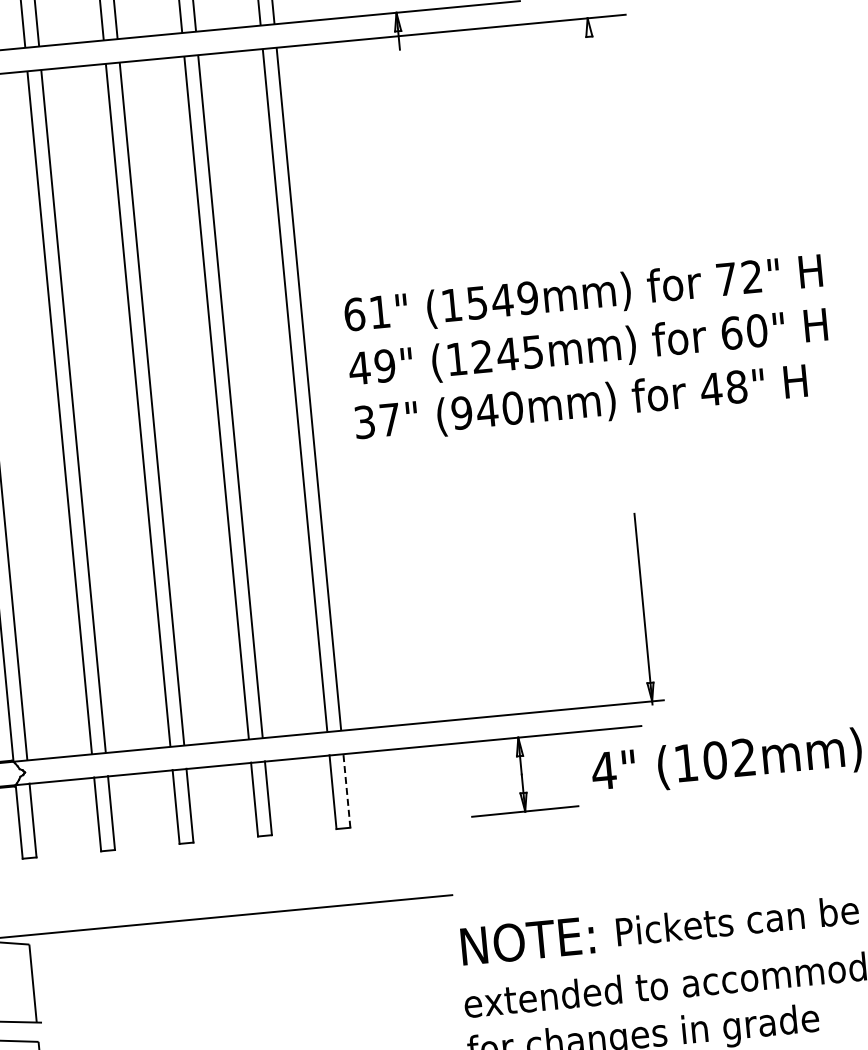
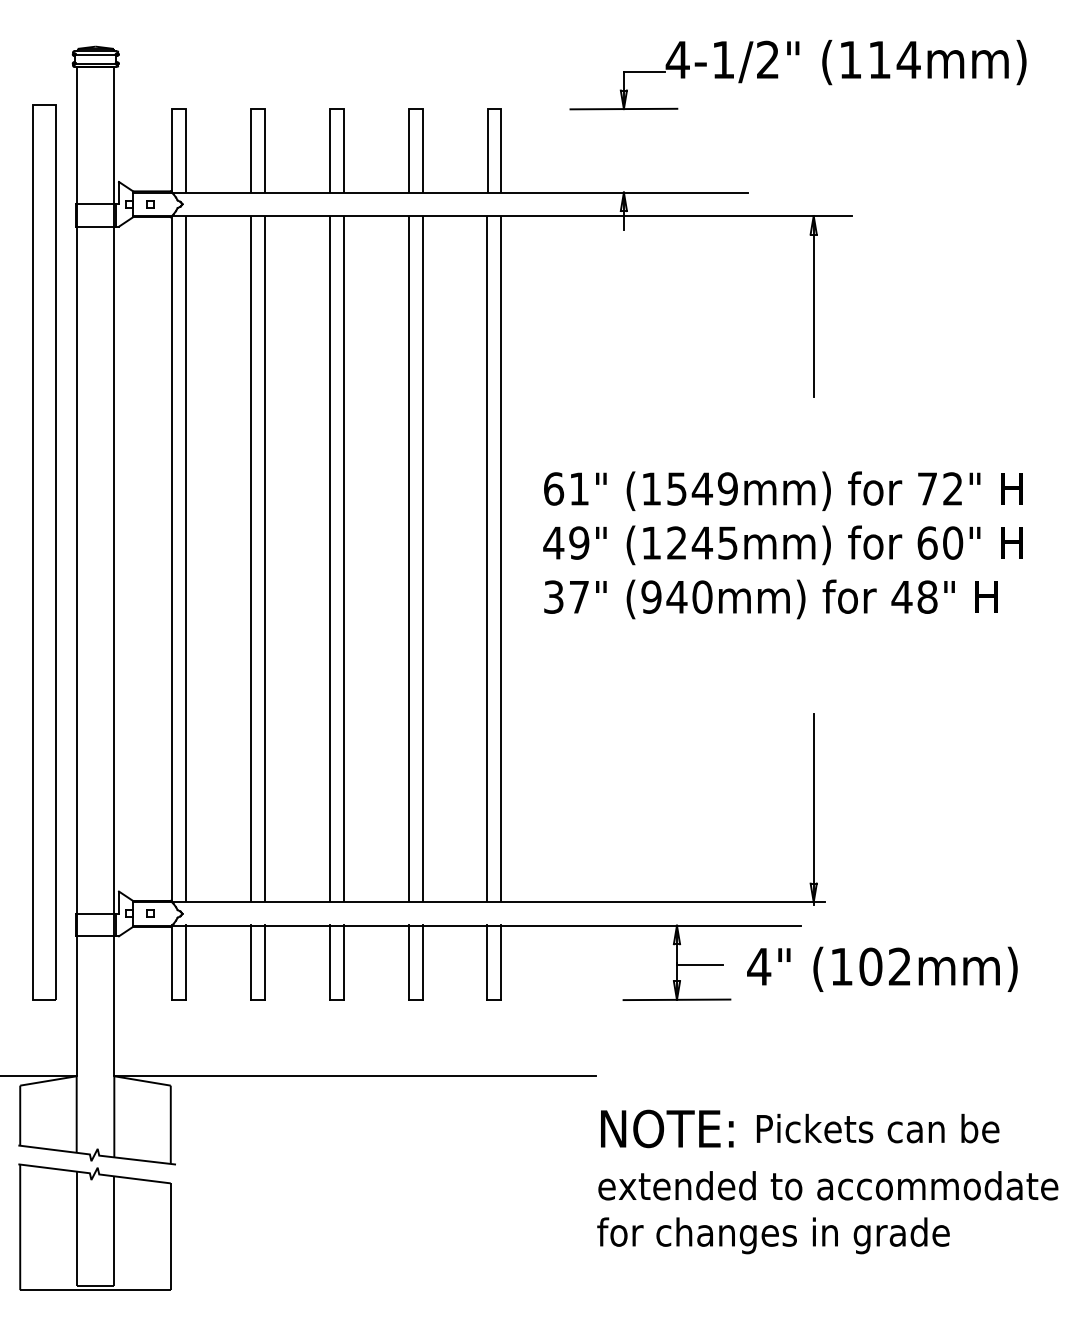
line: (596, 110) -> (813, 308), added
line: (544, 775) -> (699, 965), added
line: (346, 789) -> (501, 961), dashed -> solid

